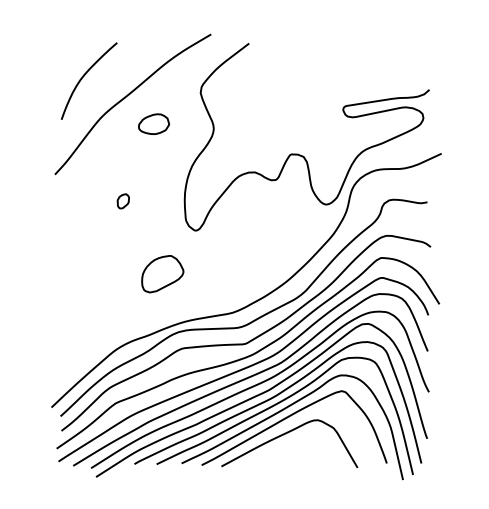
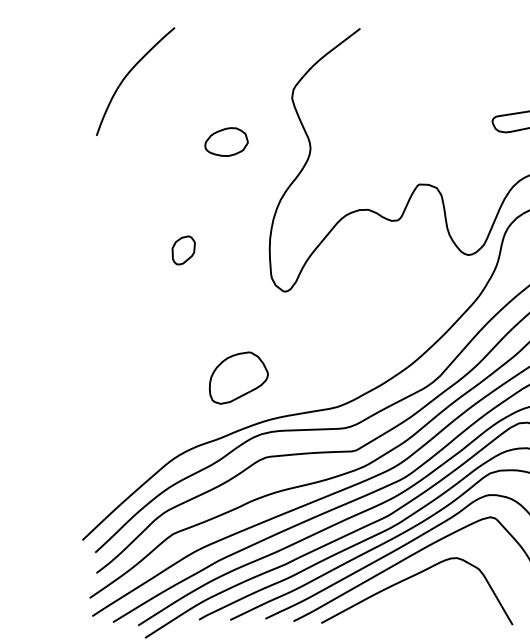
curve: (126, 97) -> (187, 104), removed
part: (122, 201) -> (182, 250), size x1.4
part: (162, 274) -> (238, 378), moved

